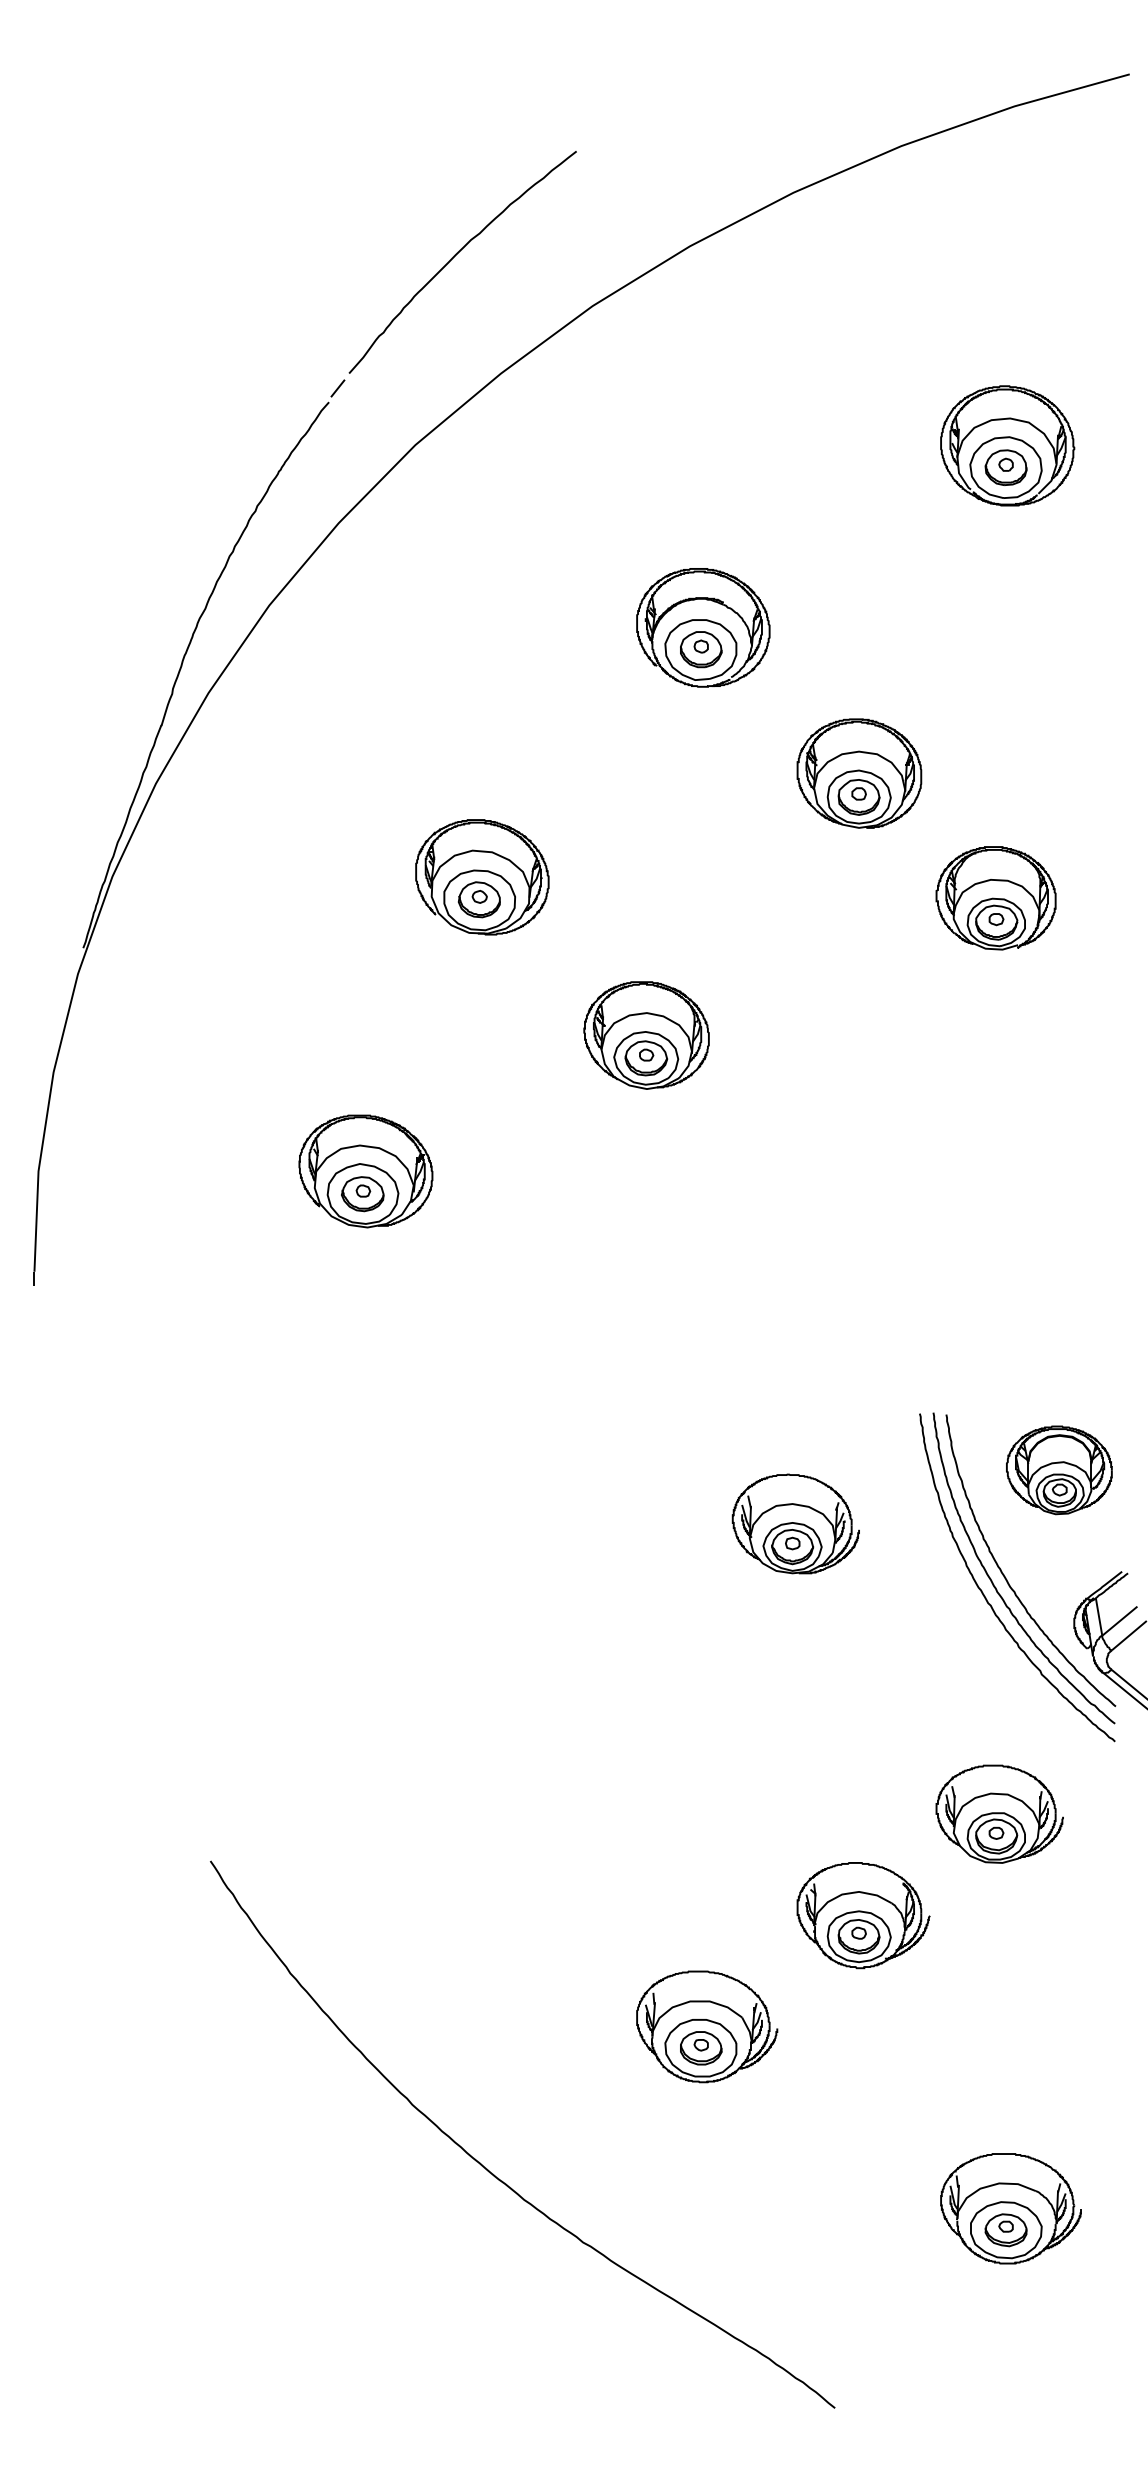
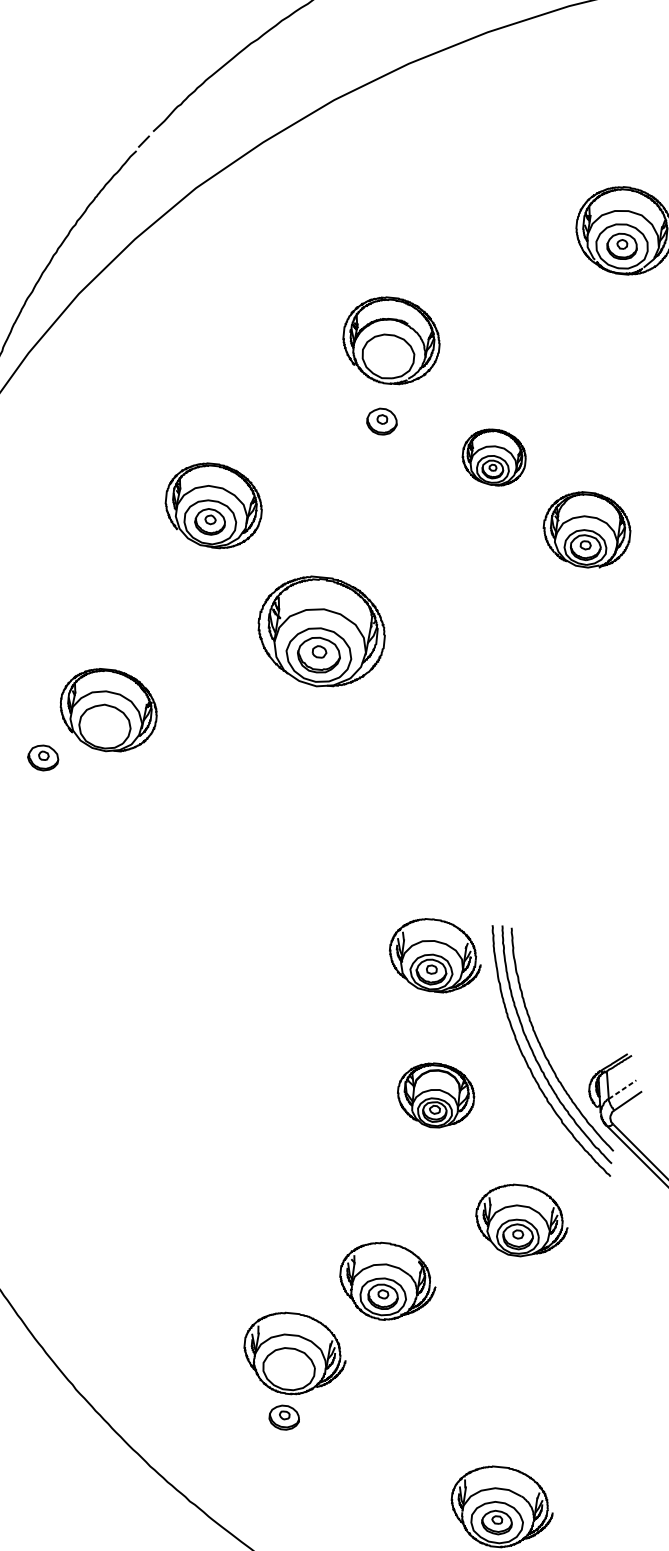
part: (701, 649) -> (382, 421), moved
part: (859, 773) -> (494, 457), size x0.7
part: (995, 898) -> (586, 530), moved
part: (646, 1035) -> (321, 632), size x1.4
part: (362, 1194) -> (43, 758), moved
part: (1059, 1470) -> (436, 1095), moved
part: (795, 1523) -> (435, 955), moved
line: (1119, 1621) -> (622, 1089), solid -> dashed
part: (863, 1915) -> (387, 1281), moved
part: (701, 2048) -> (284, 1417), moved

